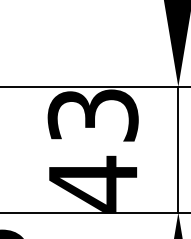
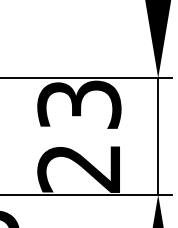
text: (92, 183) -> (78, 167), 43 -> 23

